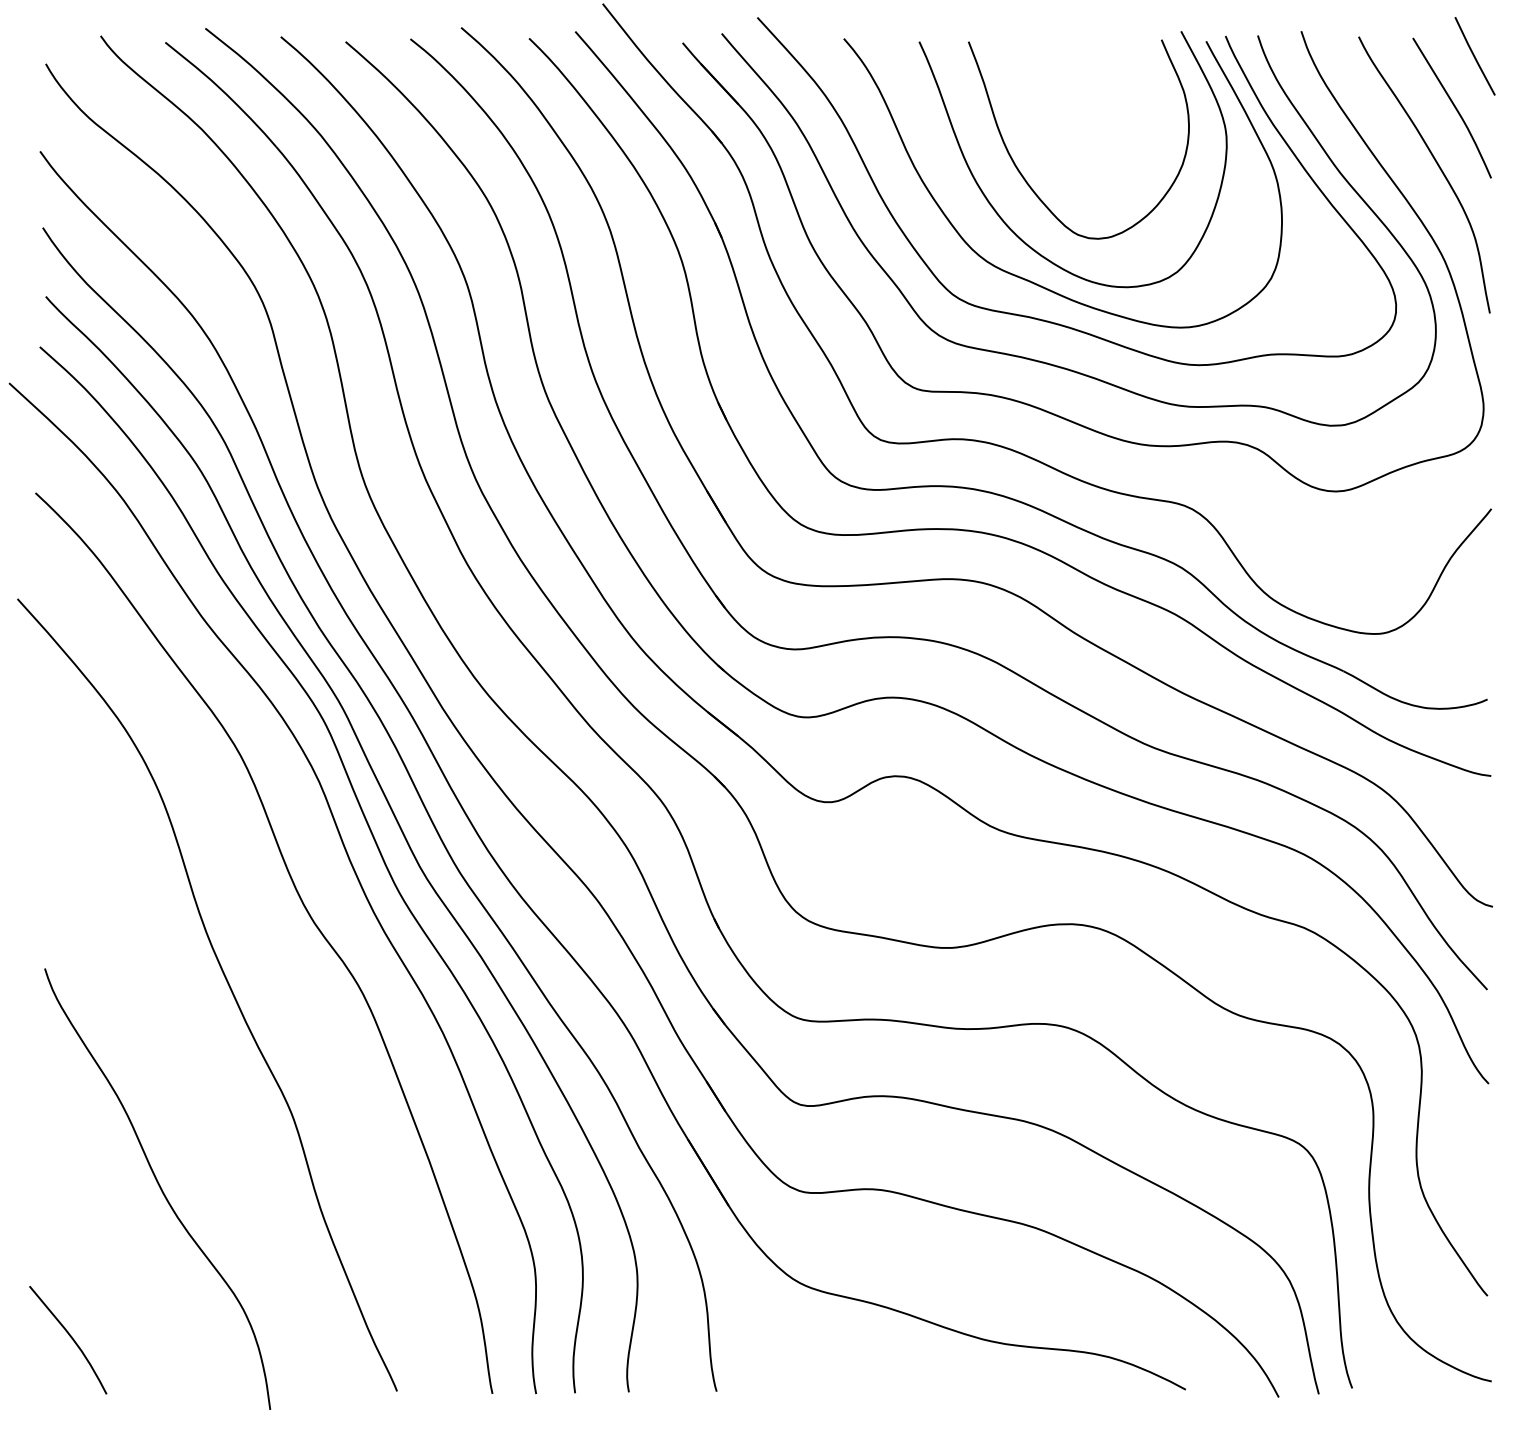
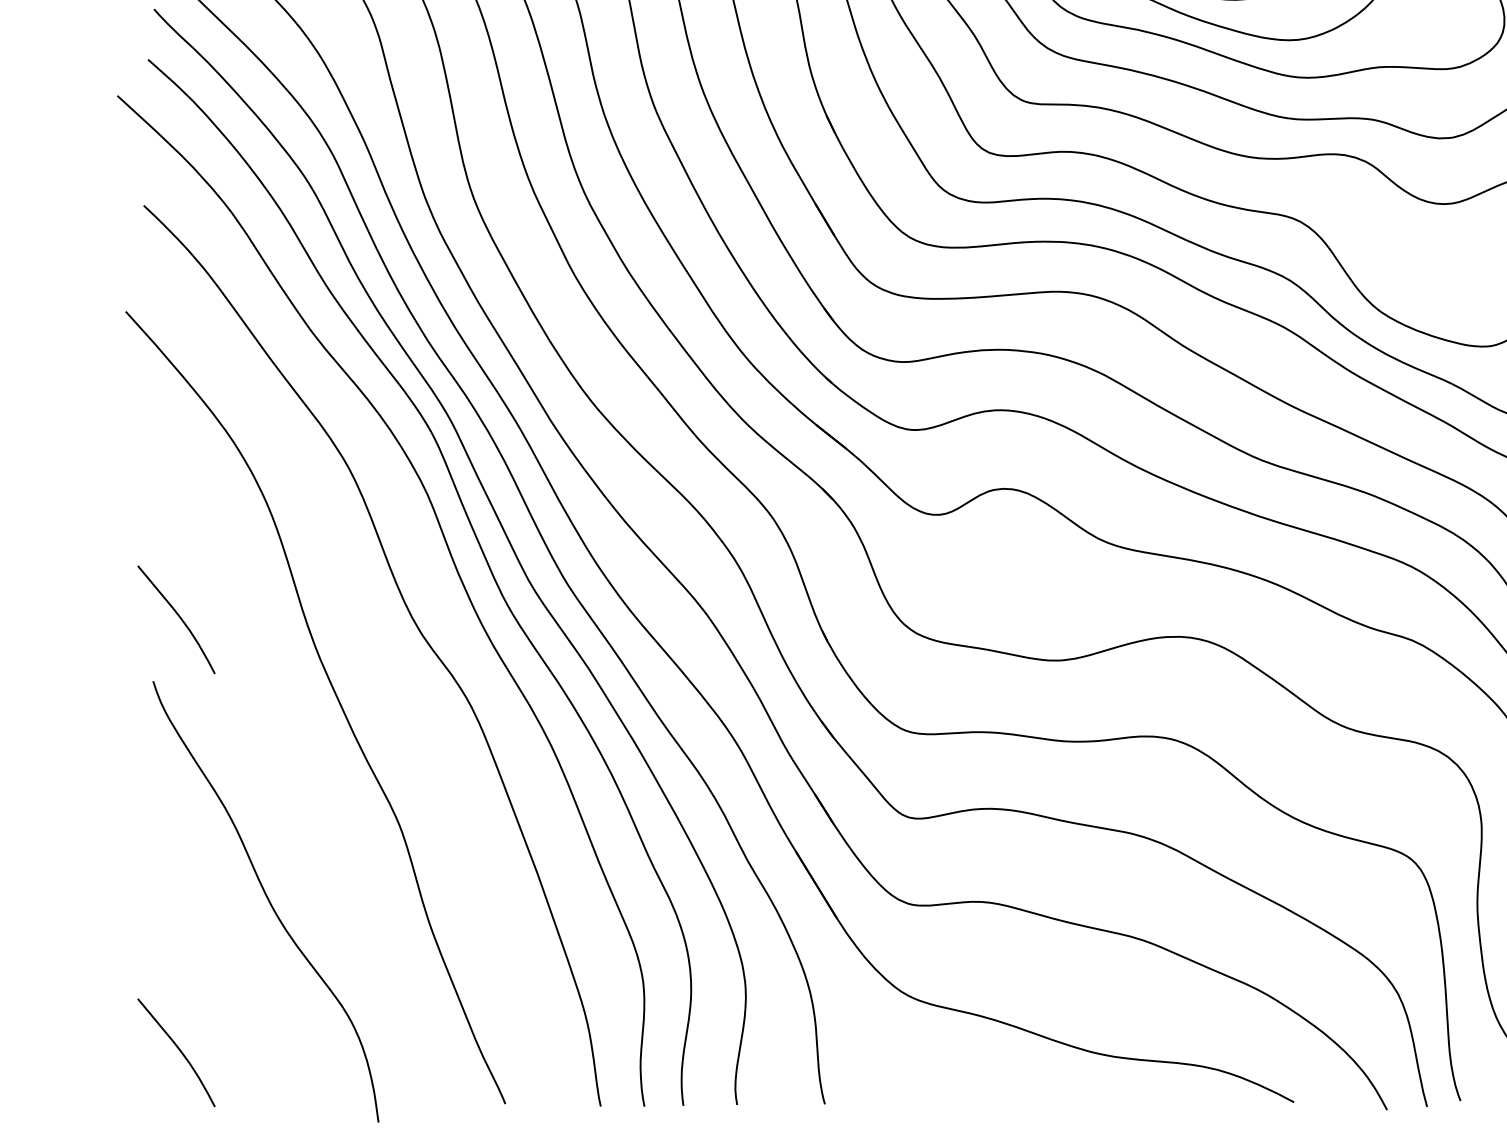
curve: (70, 904) -> (178, 617), added

